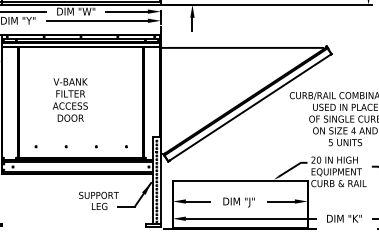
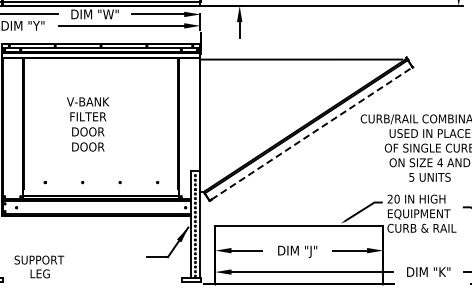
text: (70, 105) -> (87, 131), ACCESS -> DOOR
line: (250, 107) -> (312, 133), solid -> dashed
text: (99, 200) -> (39, 266), moved

